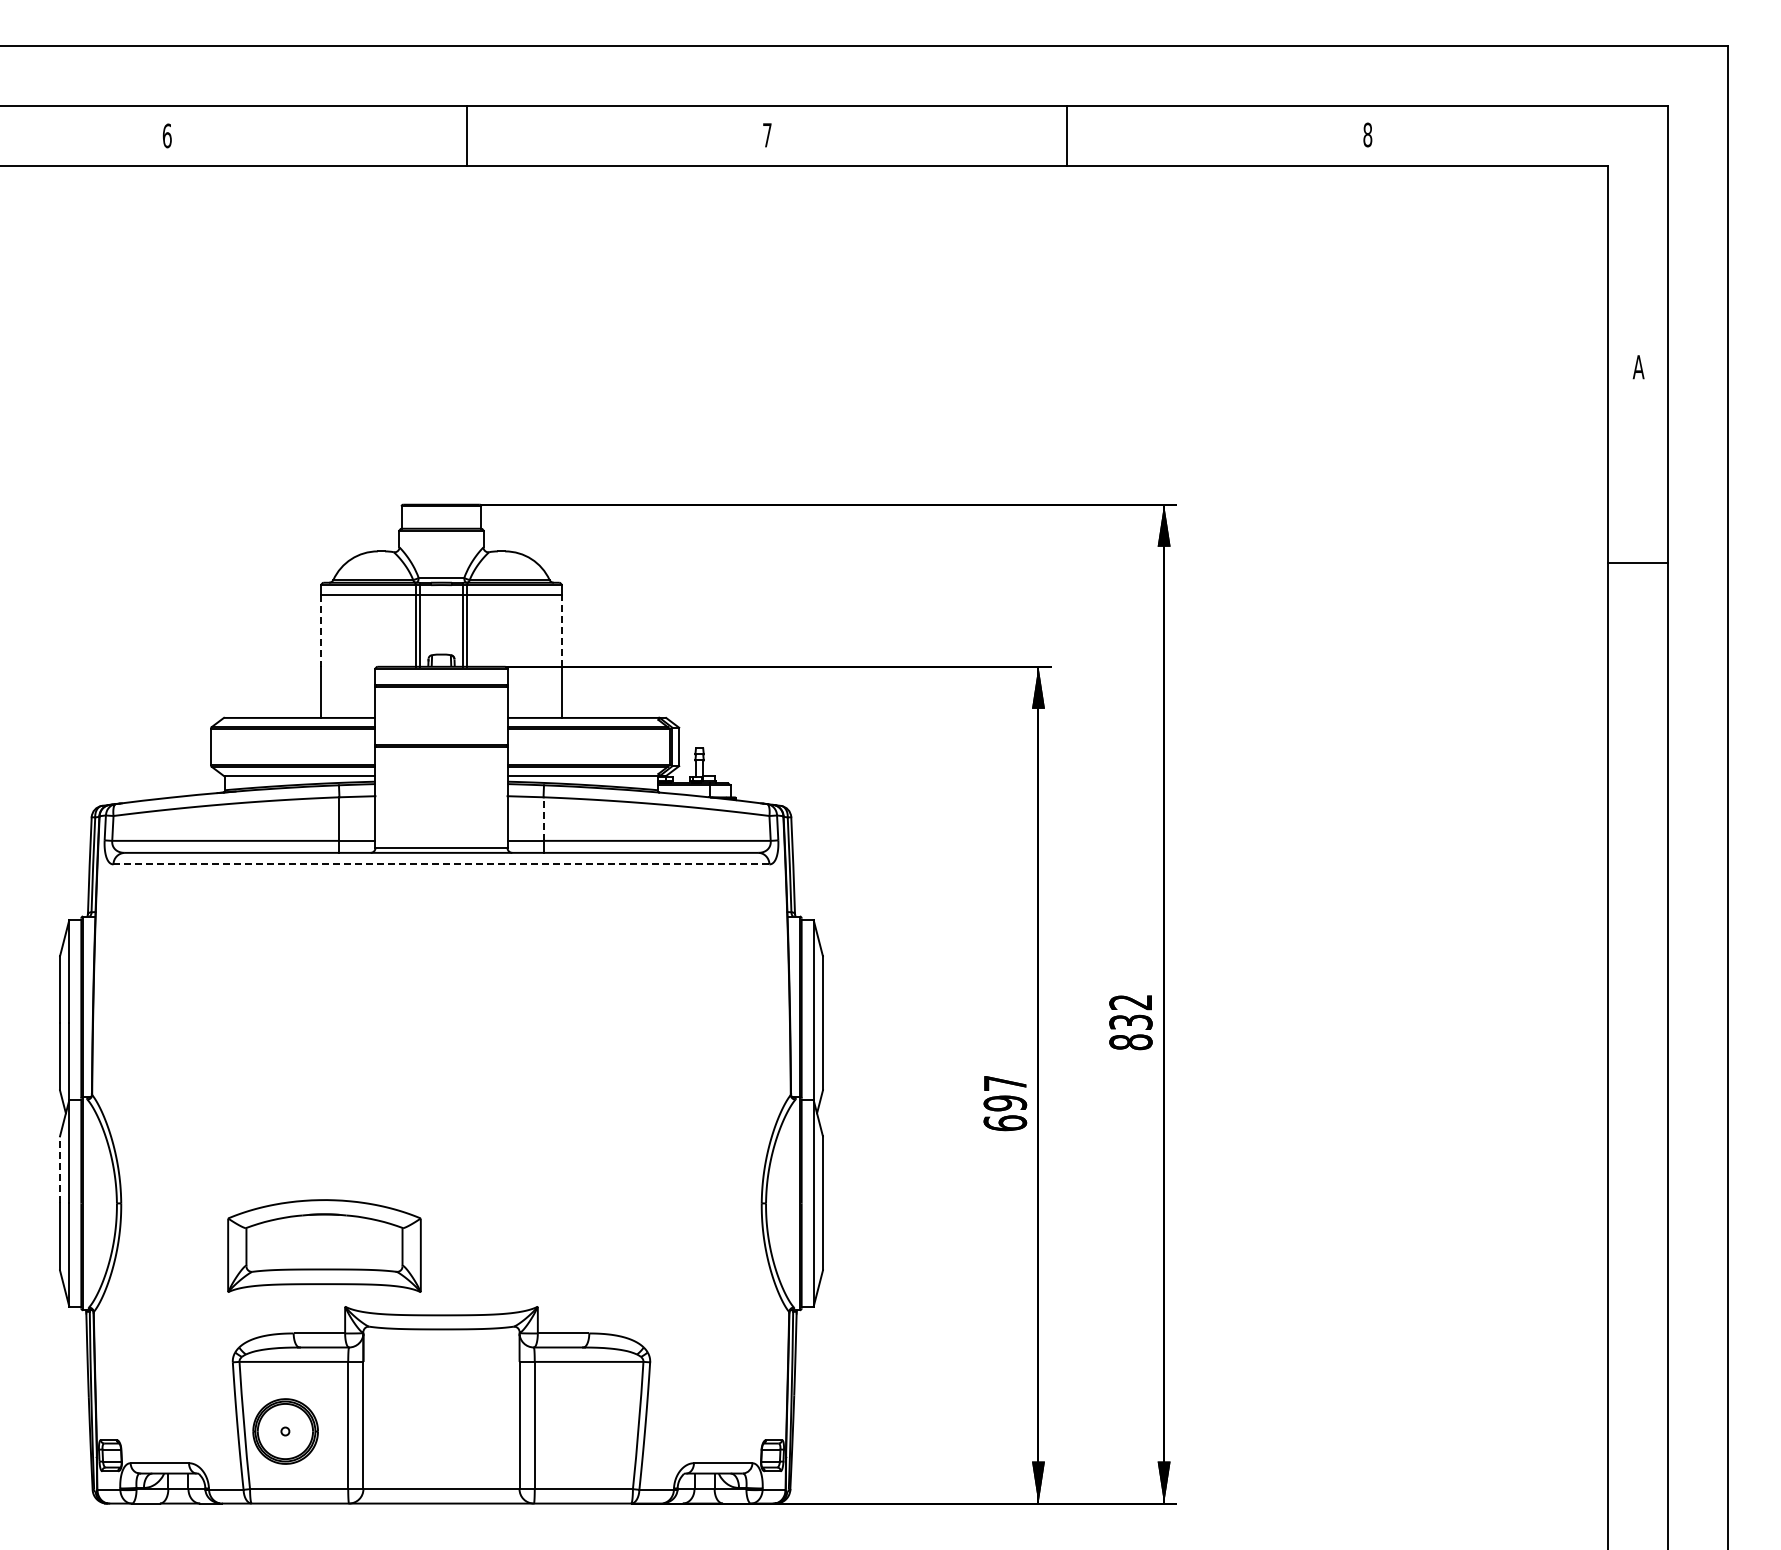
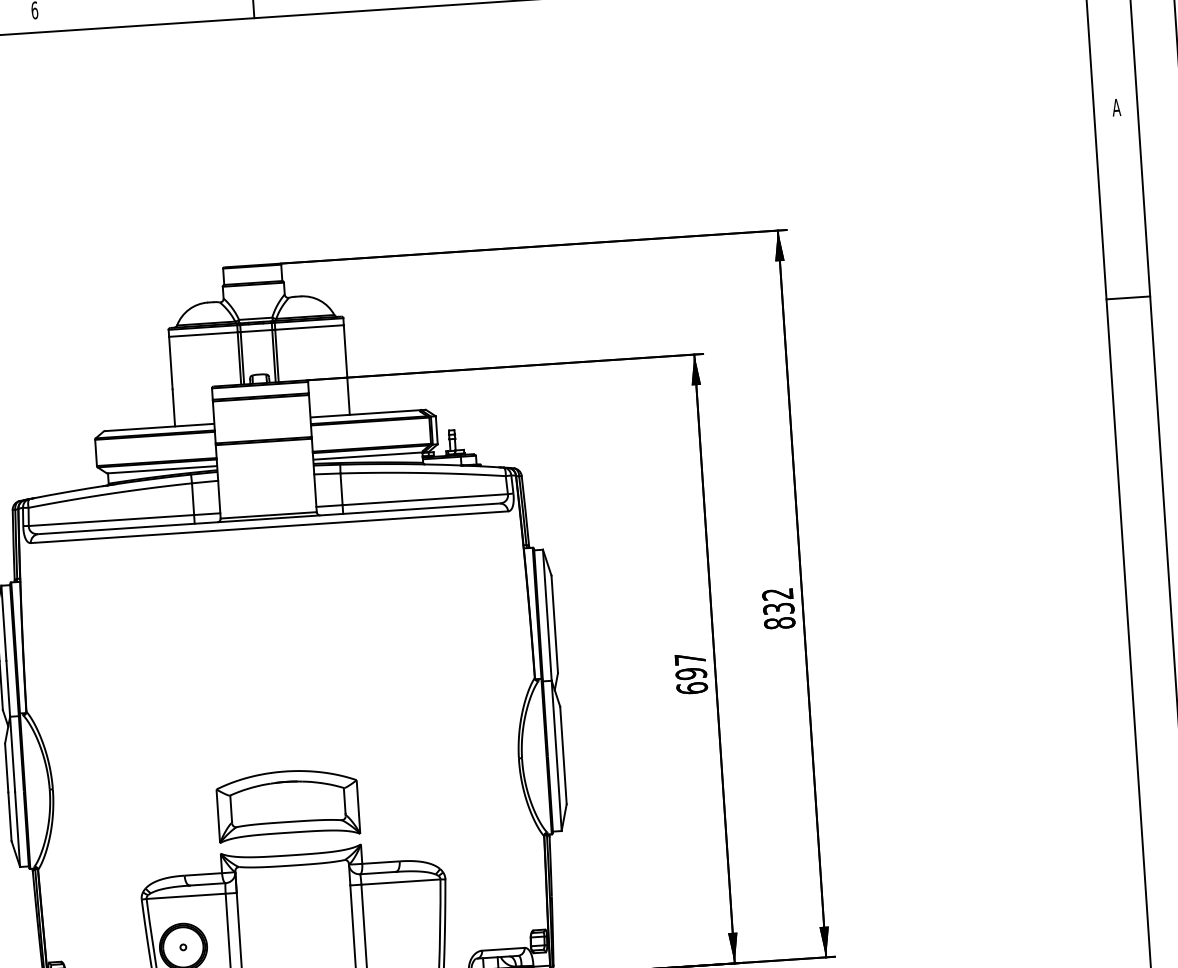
line: (1637, 562) -> (1128, 297), moved
line: (561, 630) -> (345, 351), dashed -> solid
line: (321, 631) -> (170, 363), dashed -> solid
line: (543, 819) -> (341, 489), dashed -> solid
line: (441, 864) -> (269, 527), dashed -> solid
line: (60, 1169) -> (7, 767), dashed -> solid
part: (324, 1245) -> (287, 804), moved

